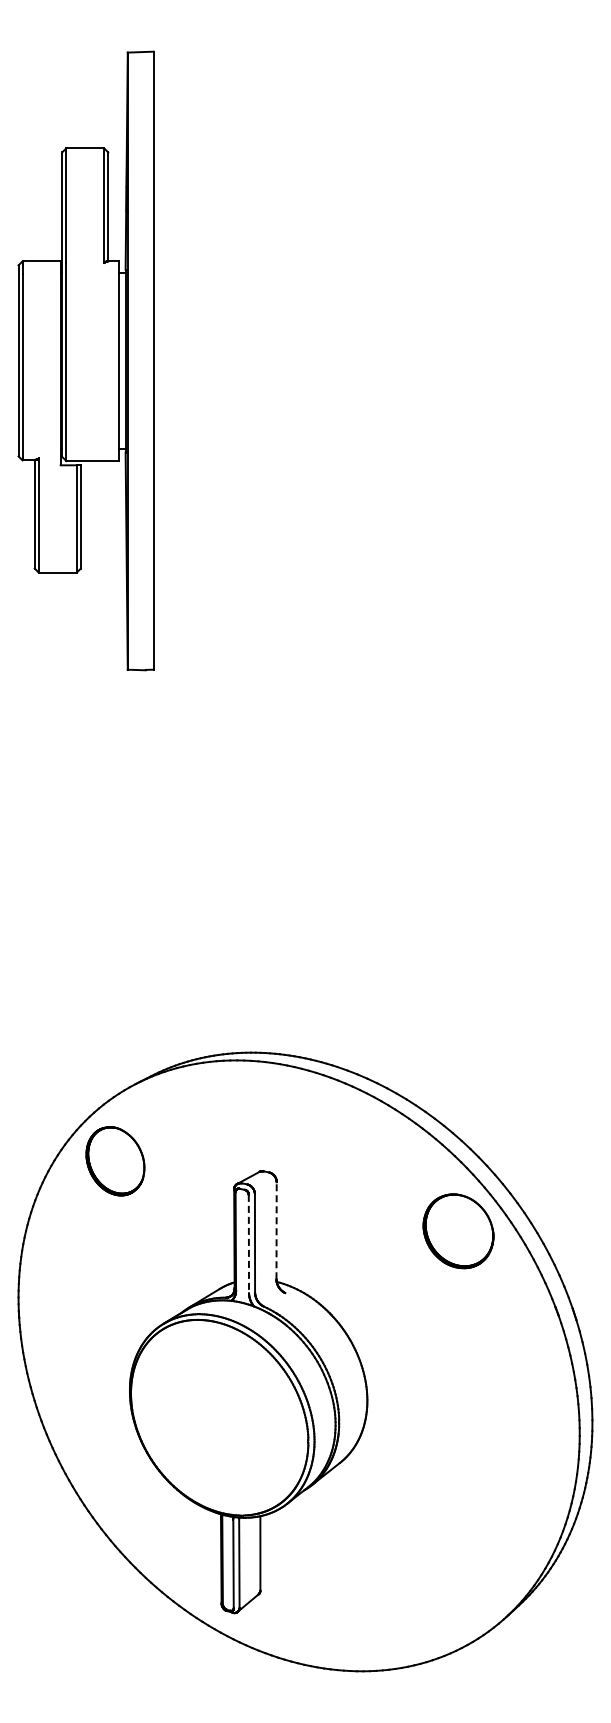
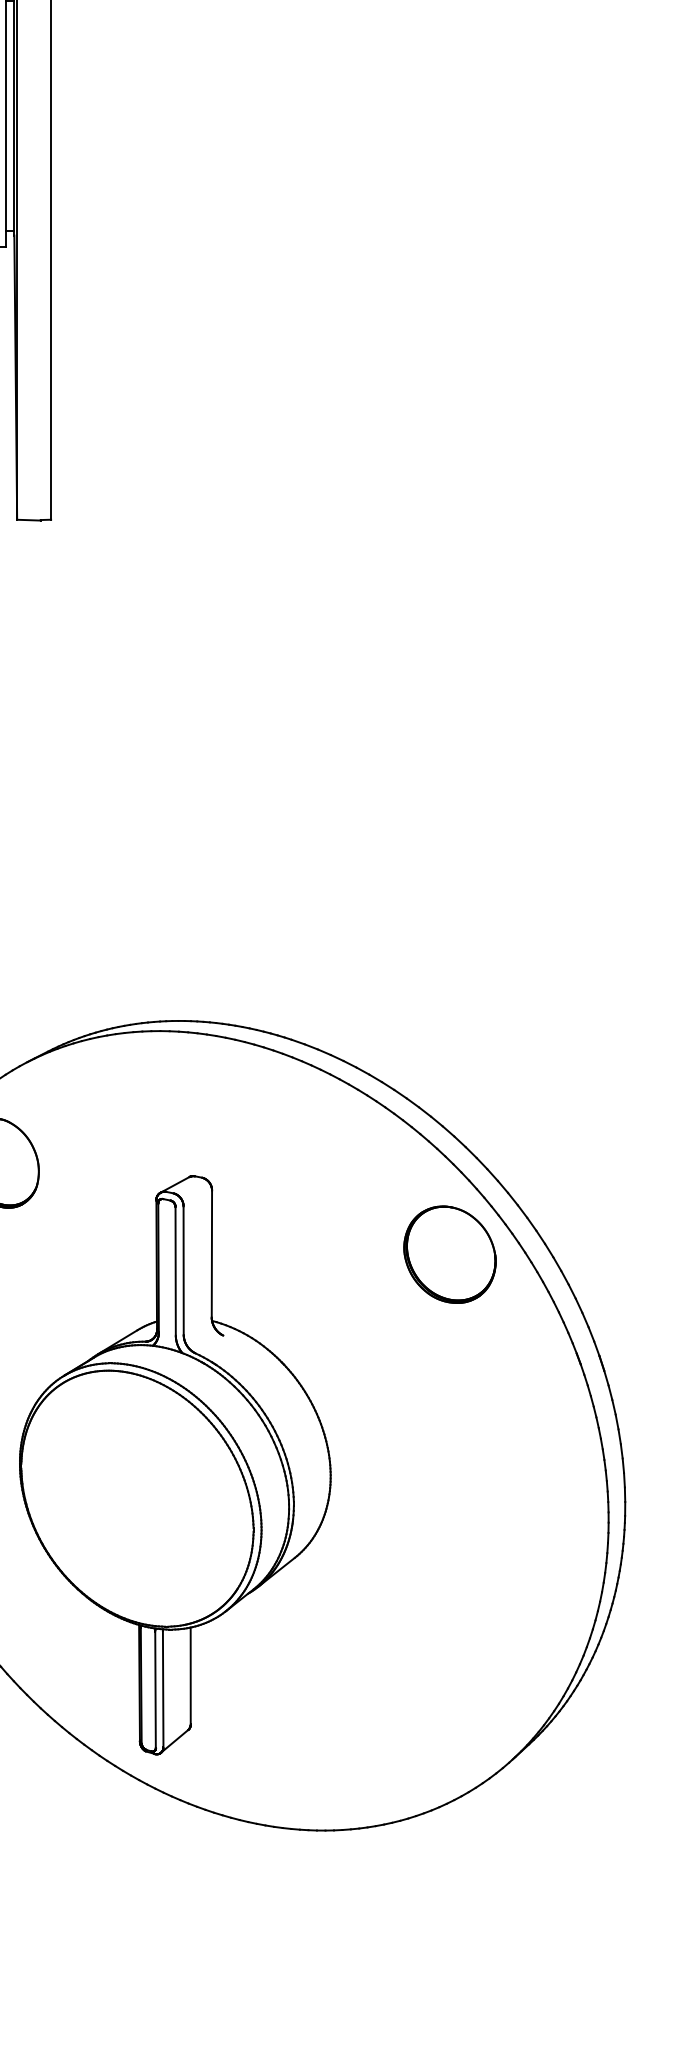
line: (276, 1230) -> (211, 1253), dashed -> solid
line: (248, 1244) -> (175, 1272), dashed -> solid

